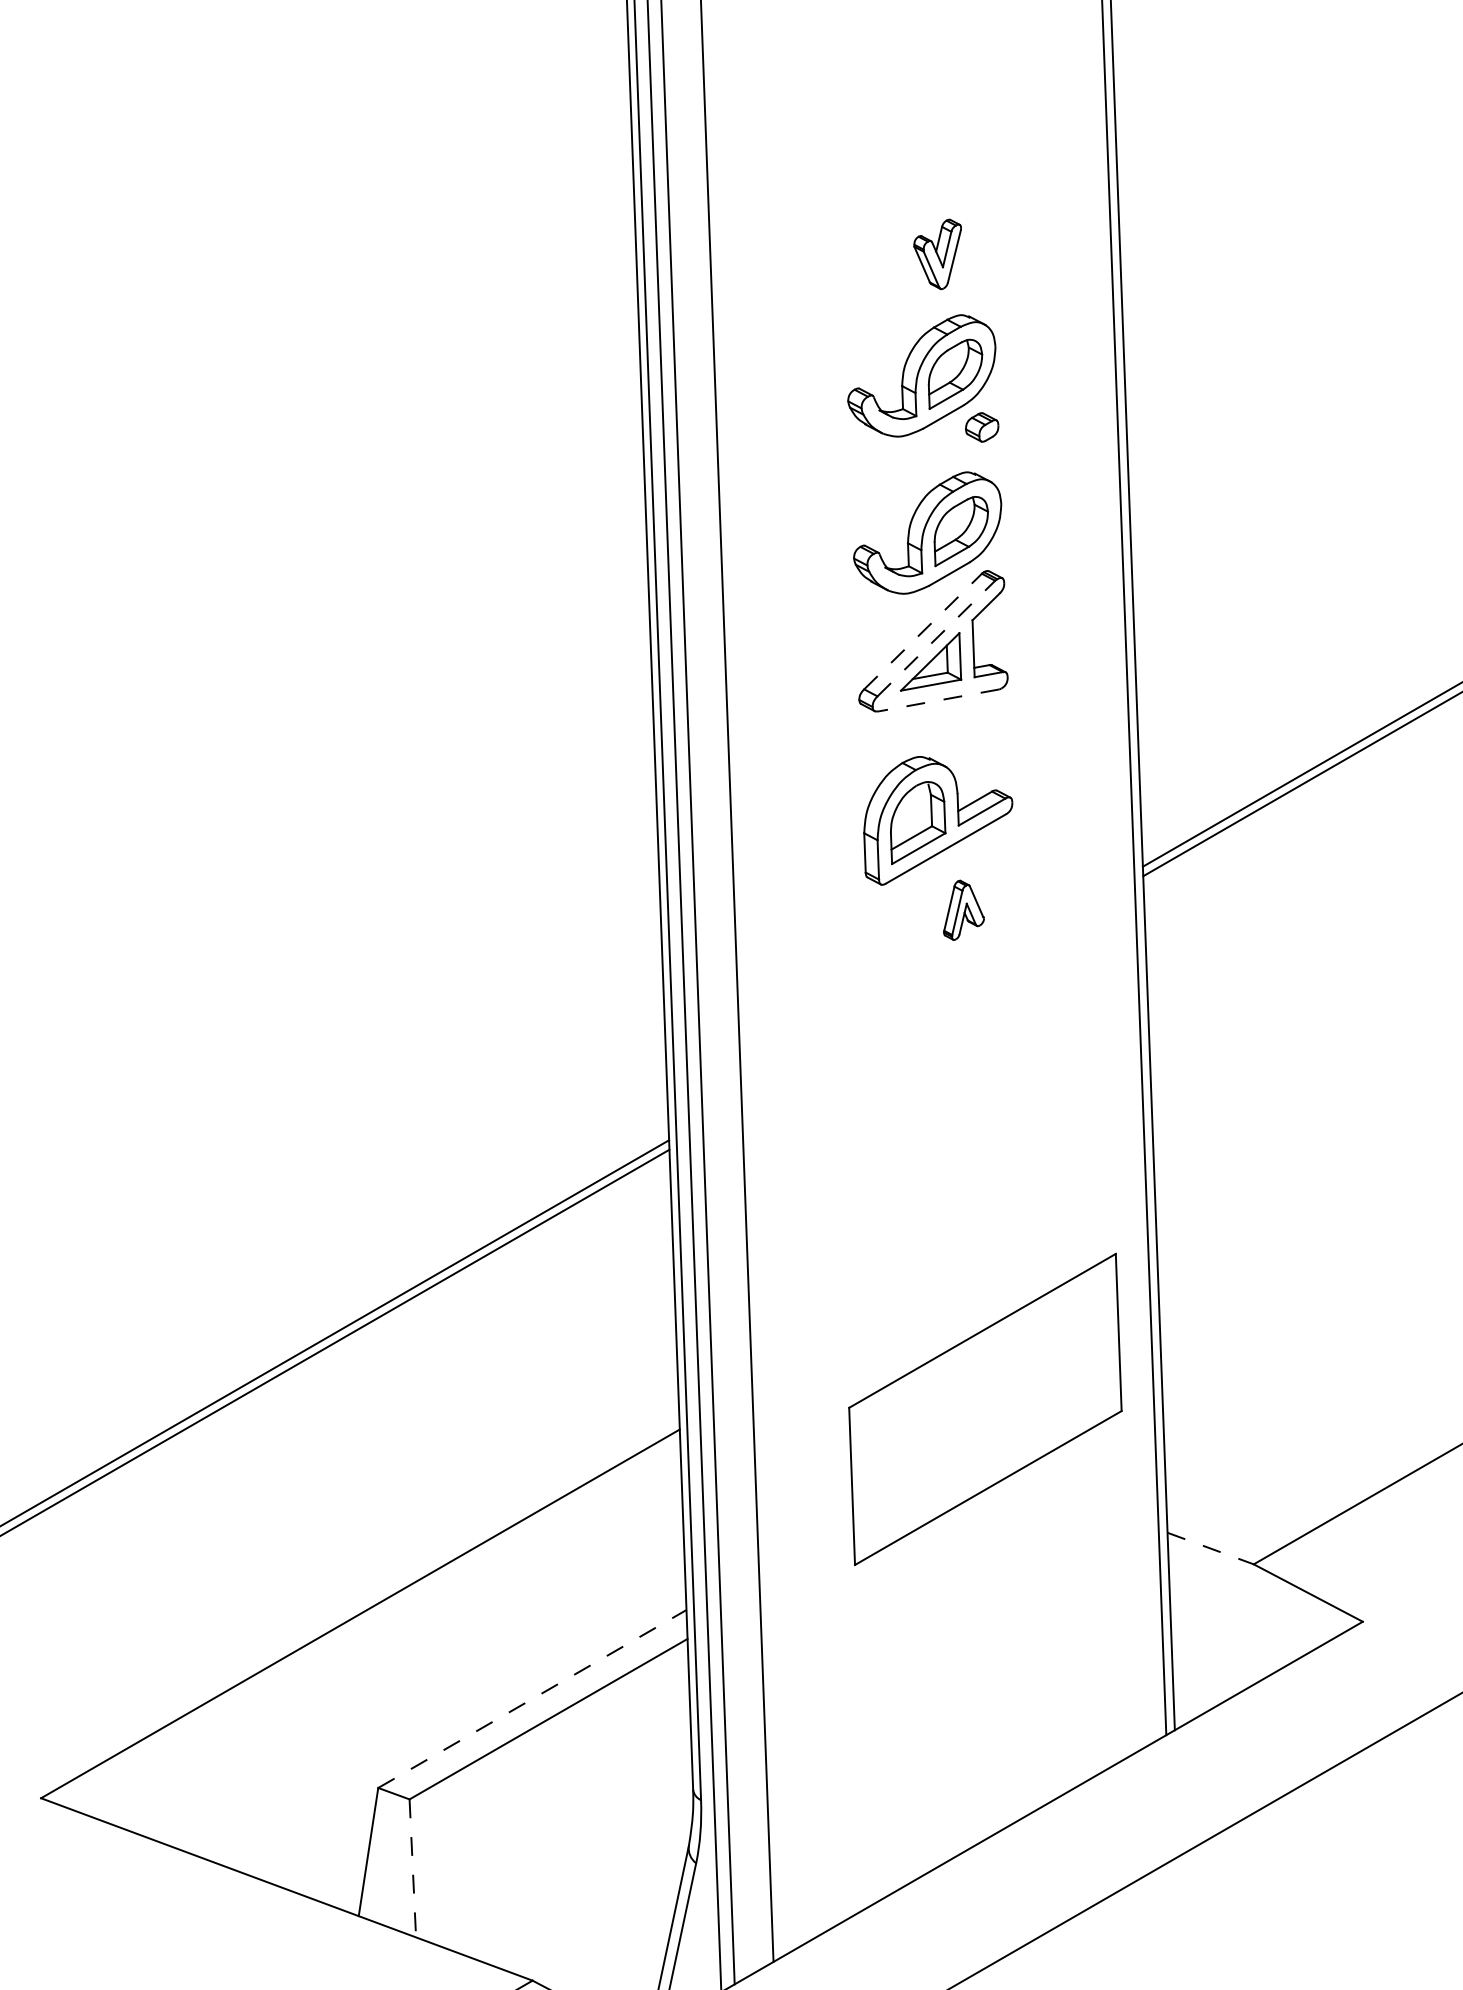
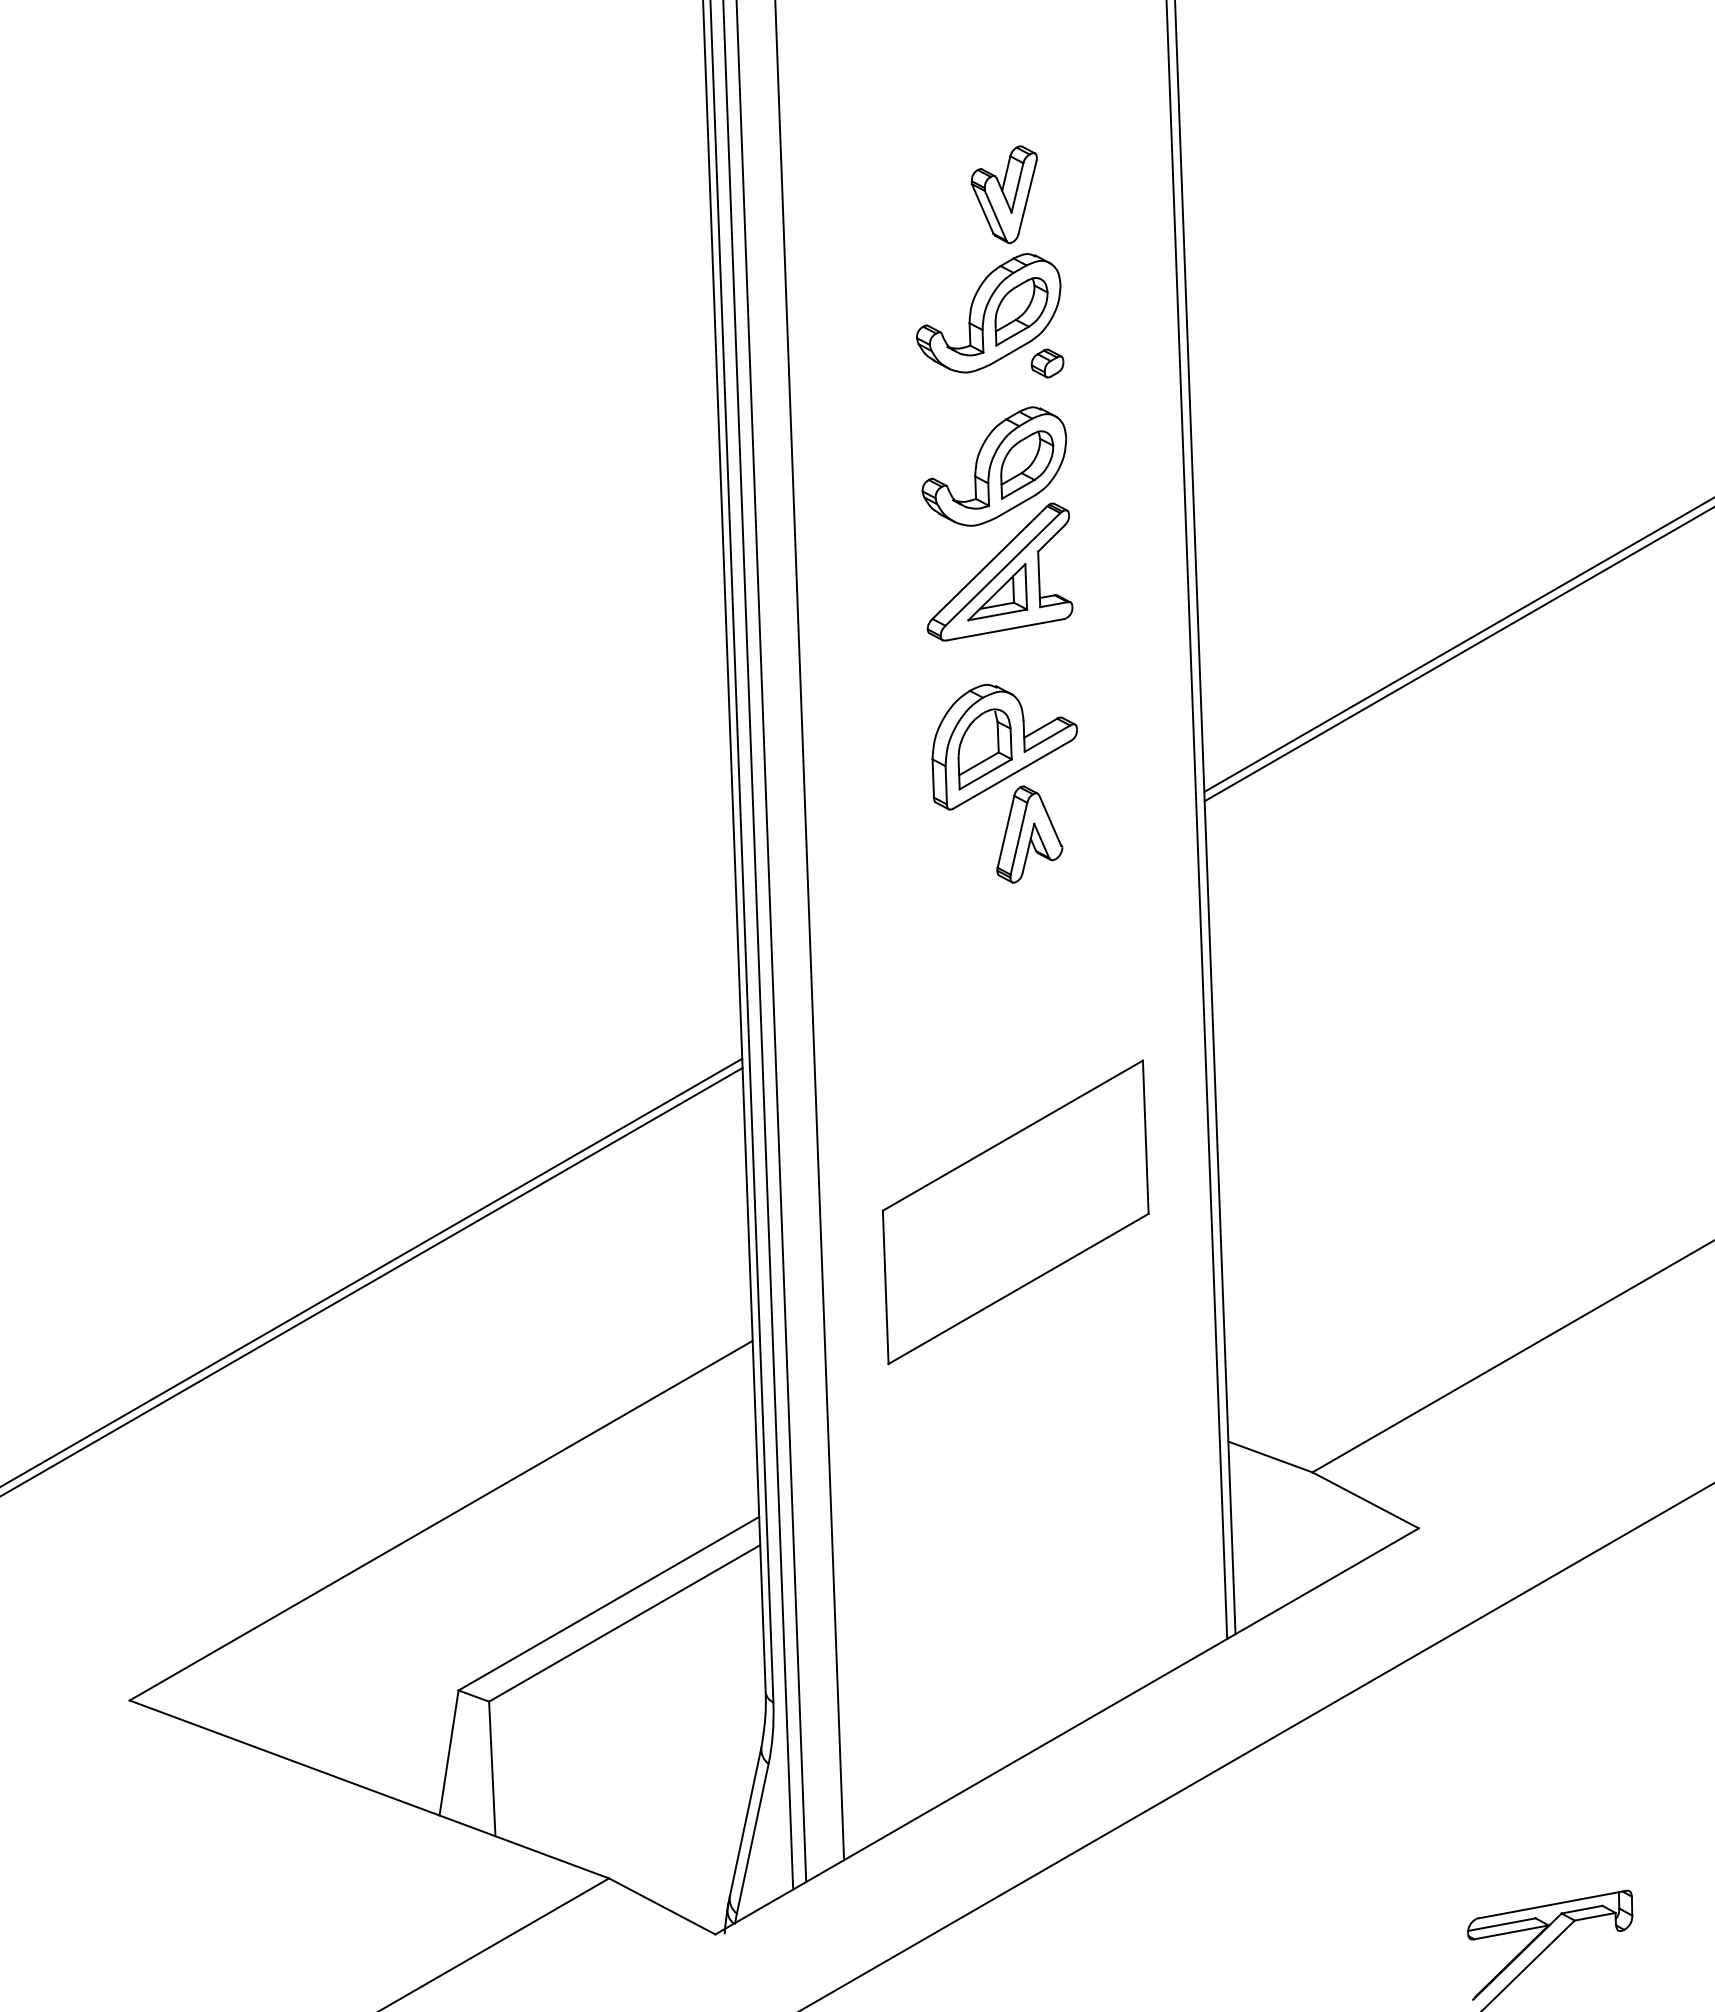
part: (936, 254) -> (1003, 194), size x1.43
line: (923, 631) -> (990, 562), dashed -> solid
line: (936, 638) -> (1003, 569), dashed -> solid
line: (939, 700) -> (1005, 629), dashed -> solid
part: (963, 910) -> (1029, 834), size x1.67
part: (985, 1409) -> (1015, 1212), moved
line: (1210, 1548) -> (1270, 1456), dashed -> solid
line: (531, 1698) -> (608, 1603), dashed -> solid
line: (413, 1868) -> (492, 1769), dashed -> solid

